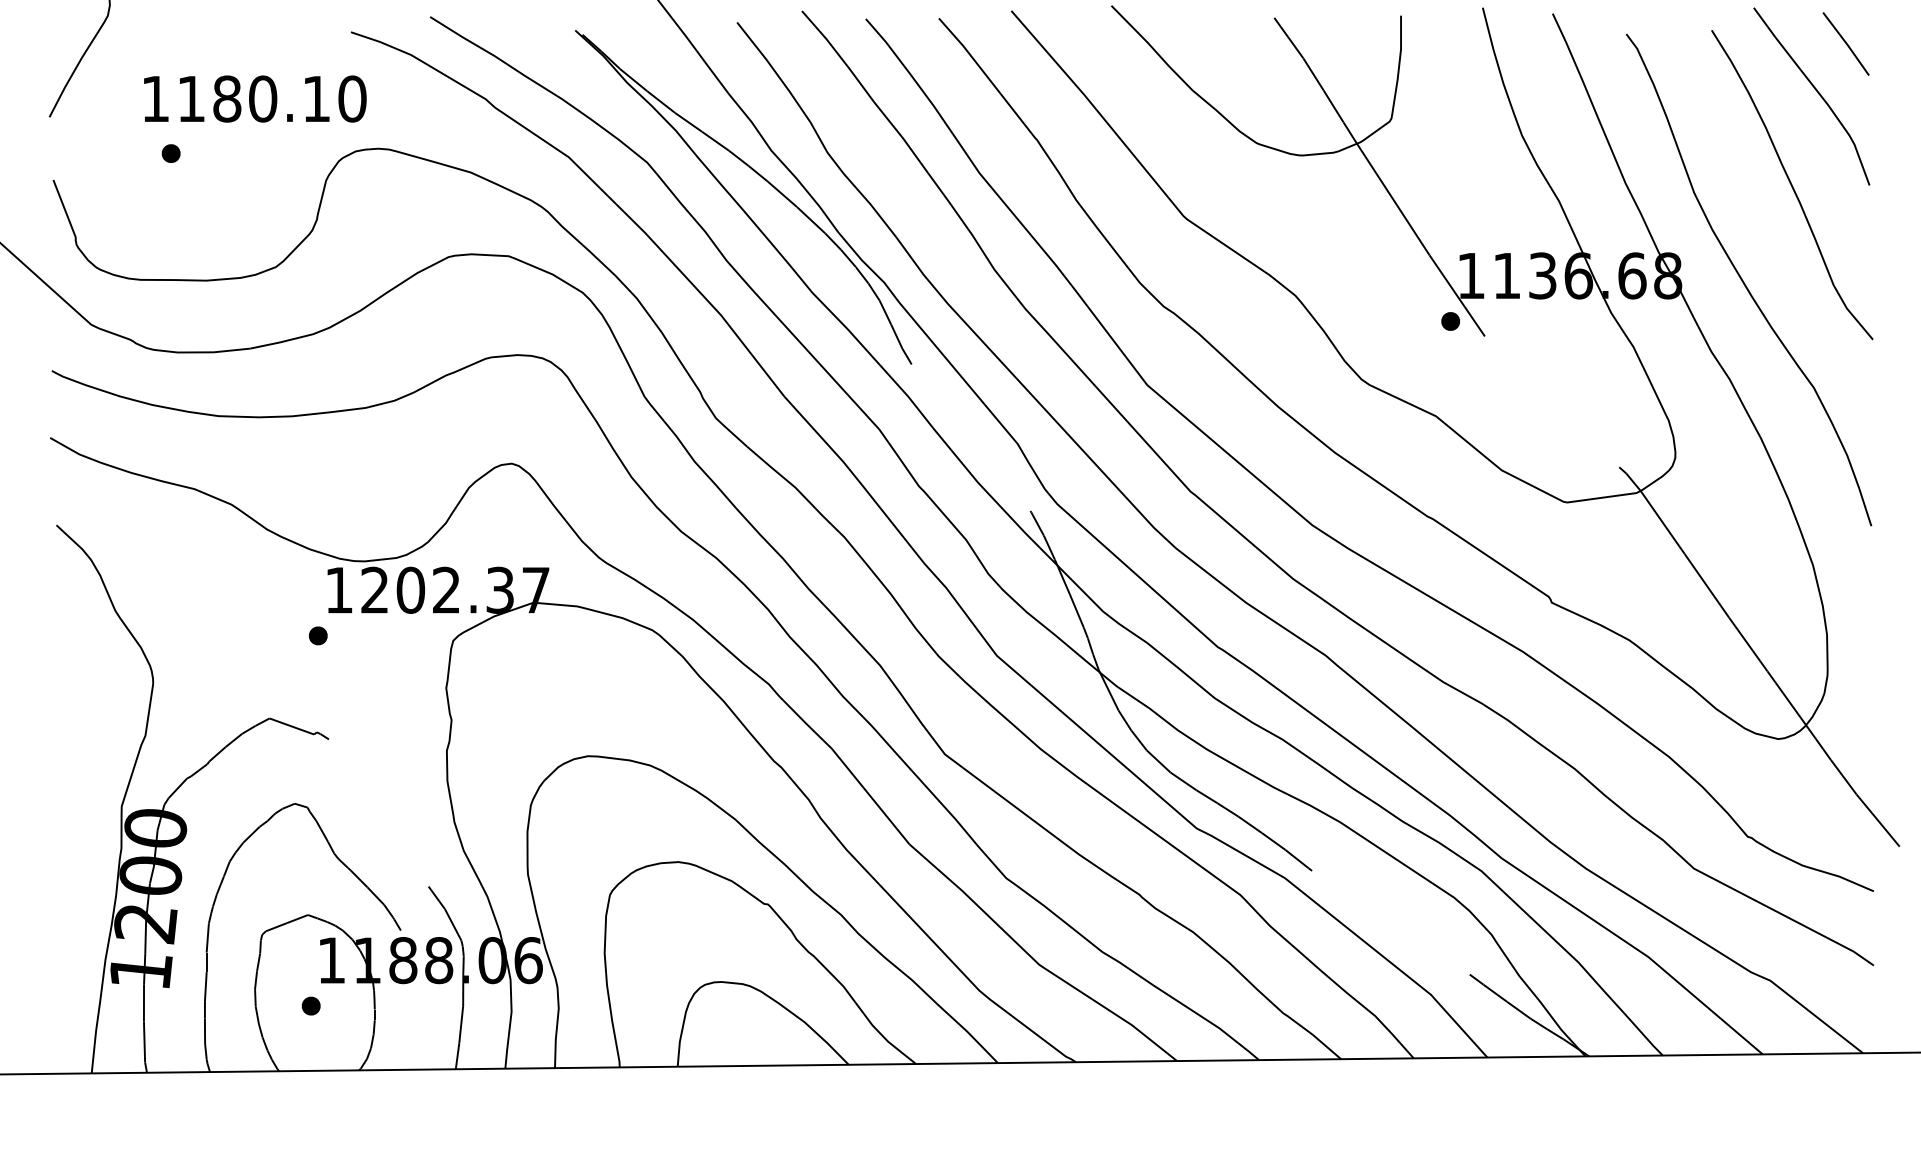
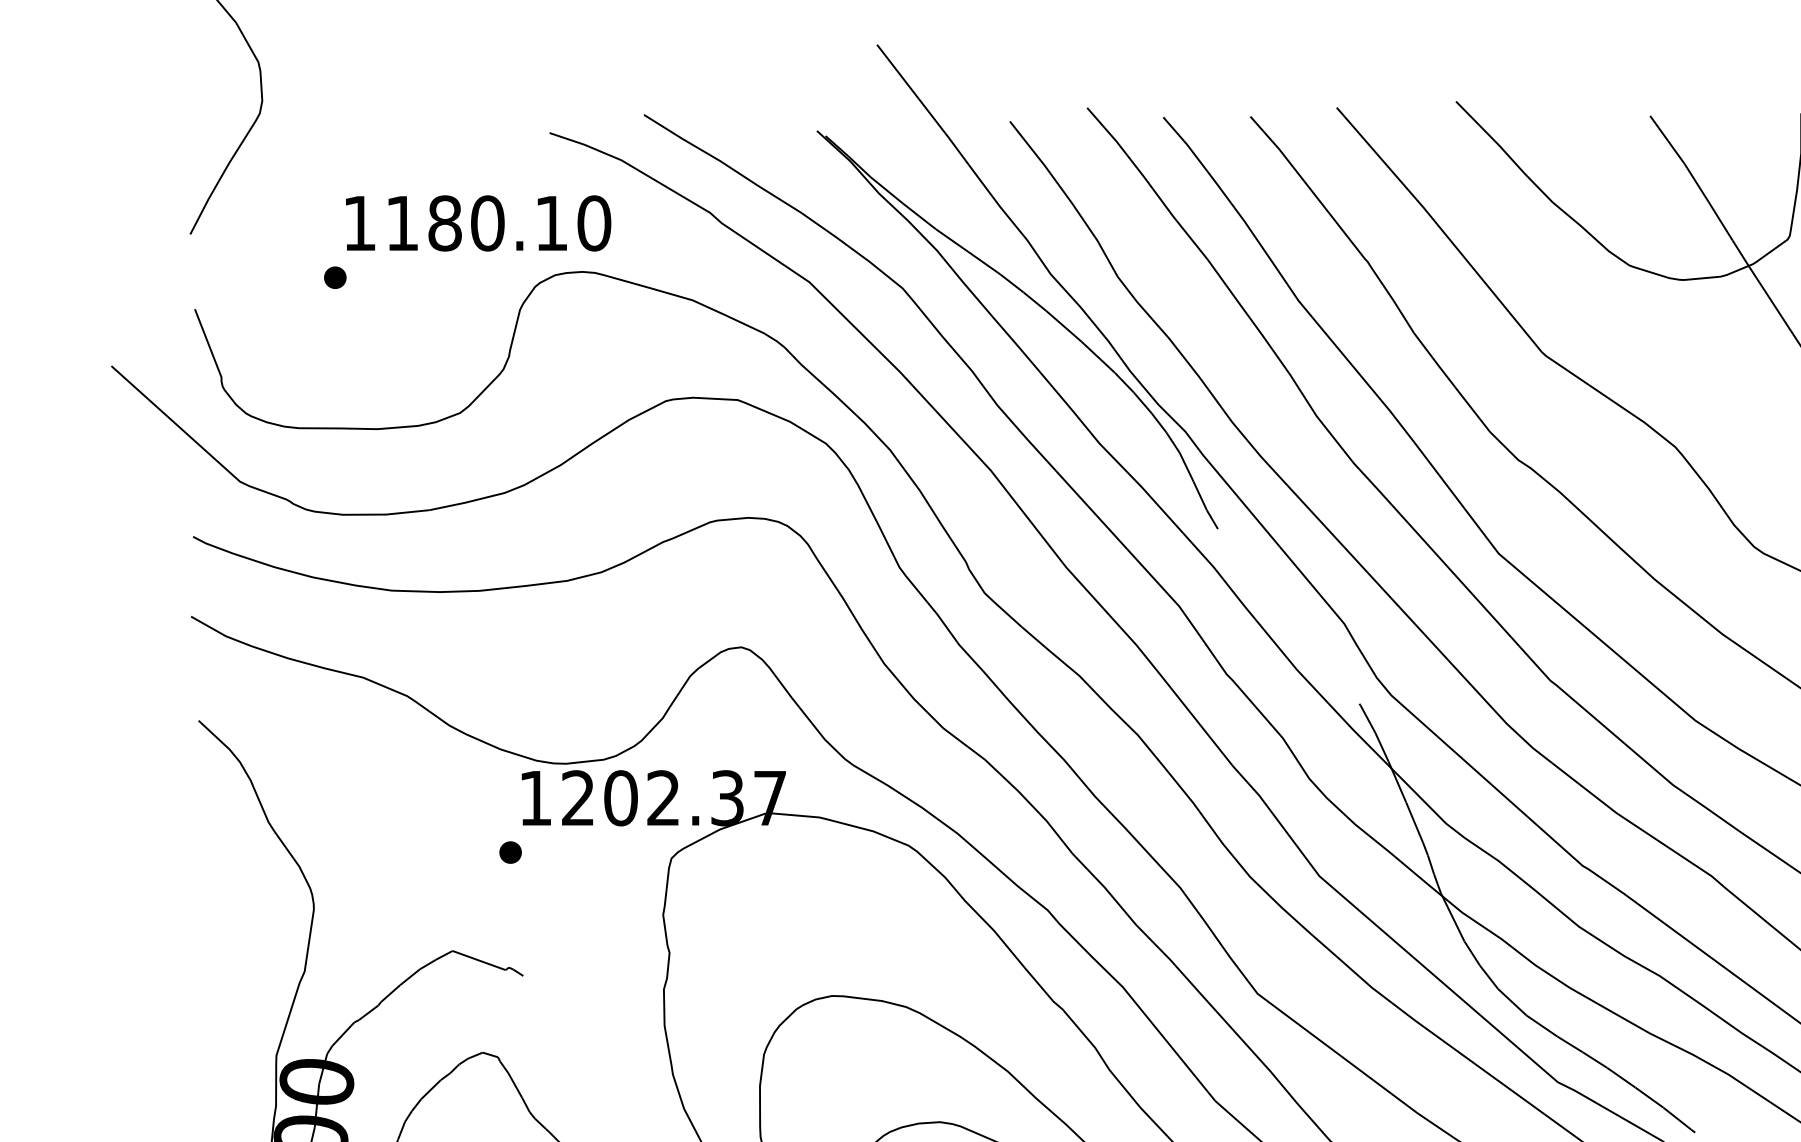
text: (255, 98) -> (478, 222), moved

